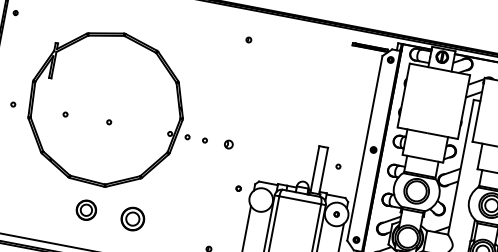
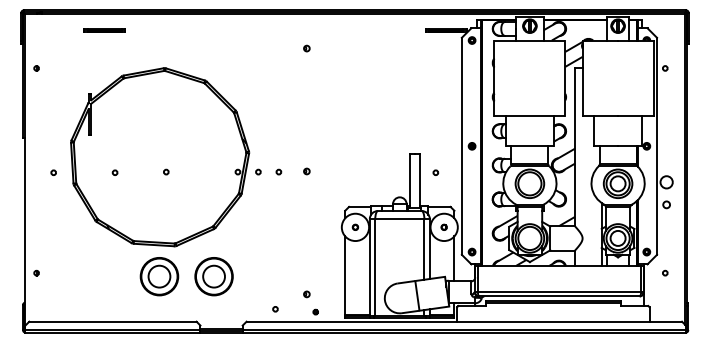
part: (228, 144) -> (306, 171), size x0.62
part: (238, 187) -> (355, 226), moved
part: (86, 210) -> (159, 276), size x1.67
part: (132, 218) -> (213, 276), size x1.43

